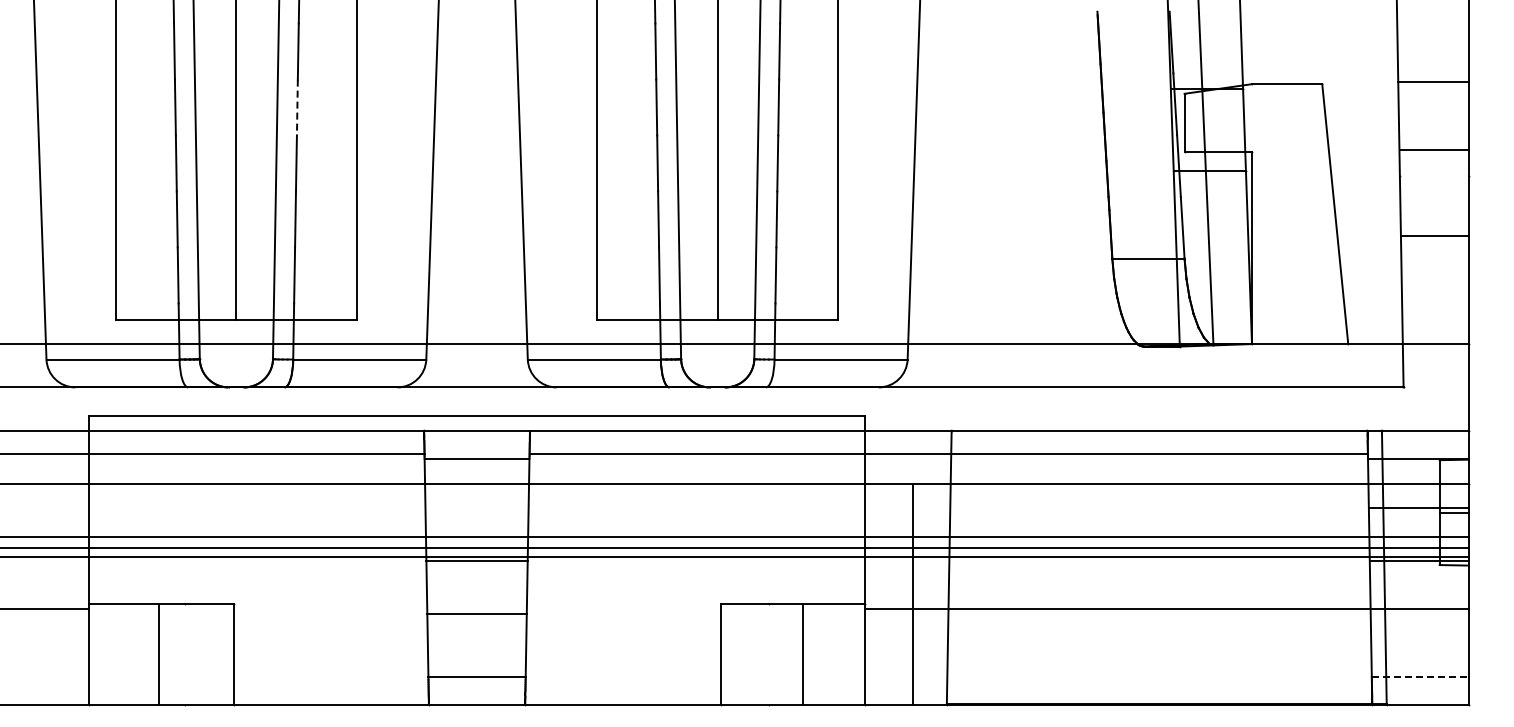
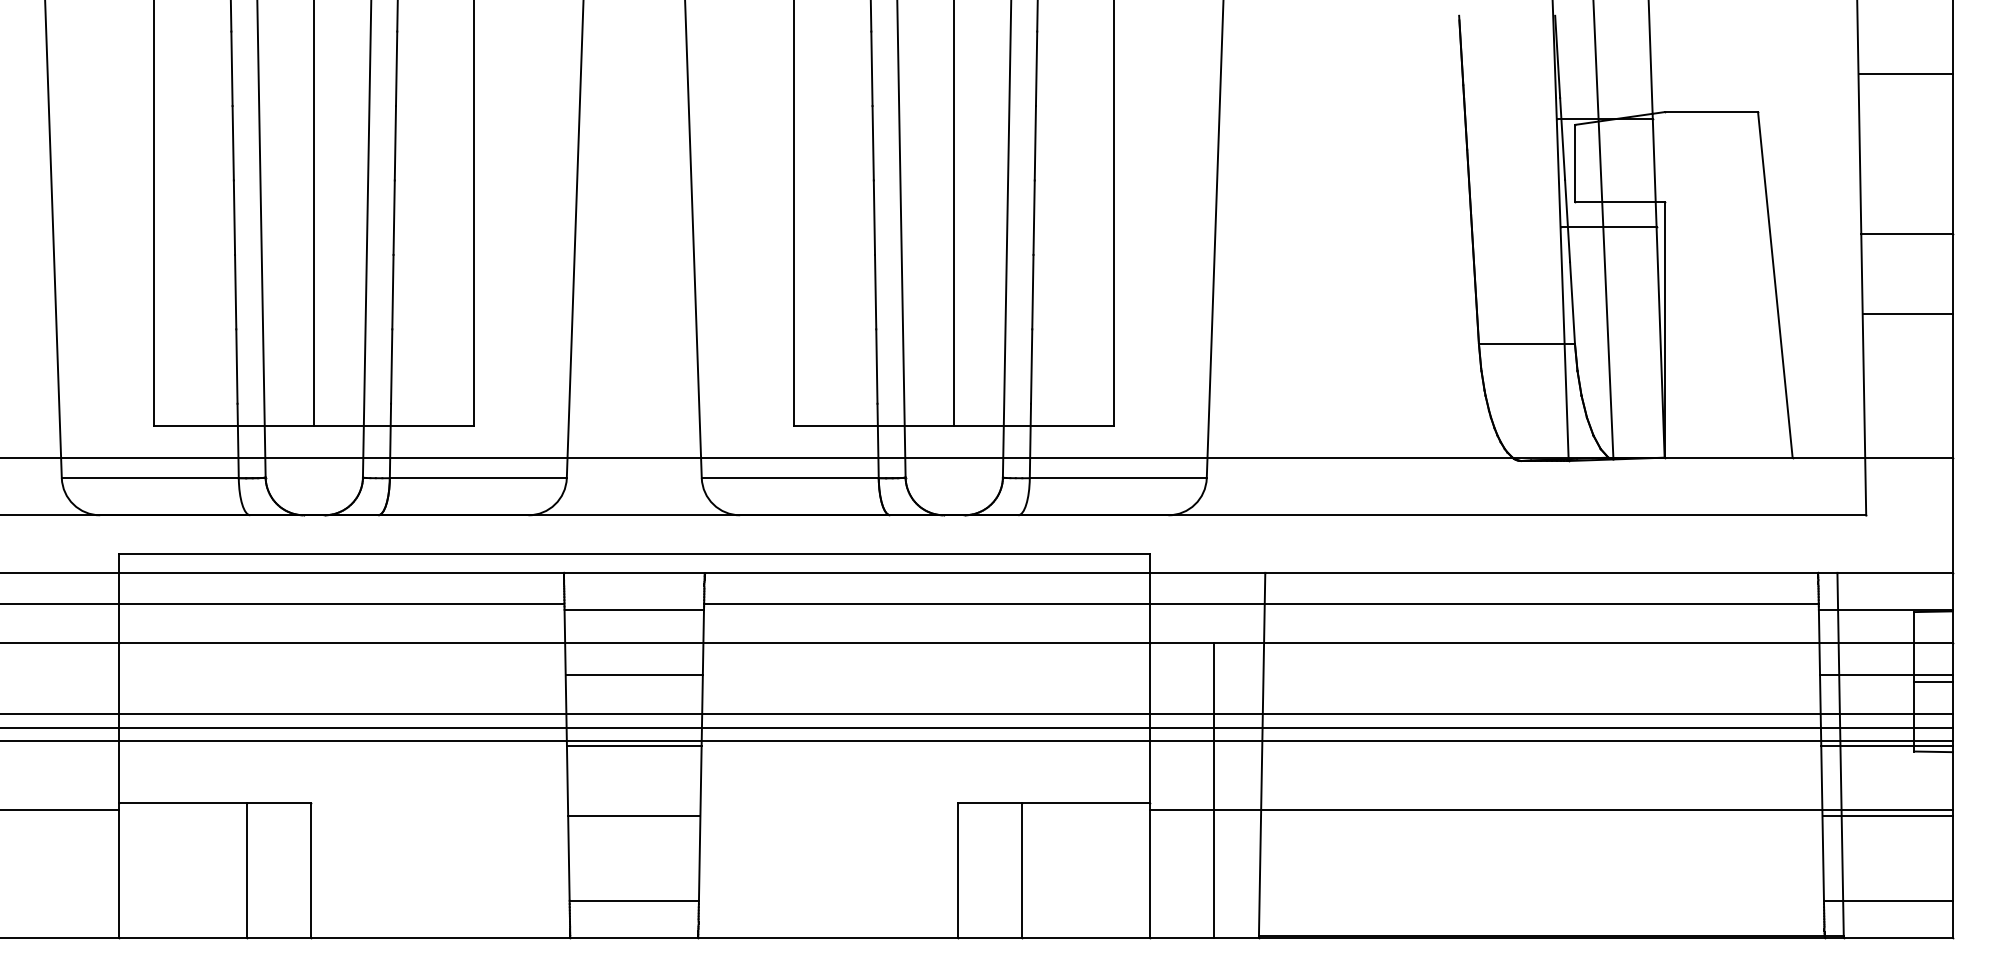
line: (1432, 82) -> (1904, 73), moved
line: (297, 107) -> (395, 143), dashed -> solid
line: (1433, 149) -> (1905, 233), moved
line: (476, 507) -> (633, 674), added
line: (1419, 613) -> (1887, 815), added
line: (159, 654) -> (246, 870), moved
line: (802, 654) -> (1021, 870), moved
line: (1420, 677) -> (1888, 900), dashed -> solid

